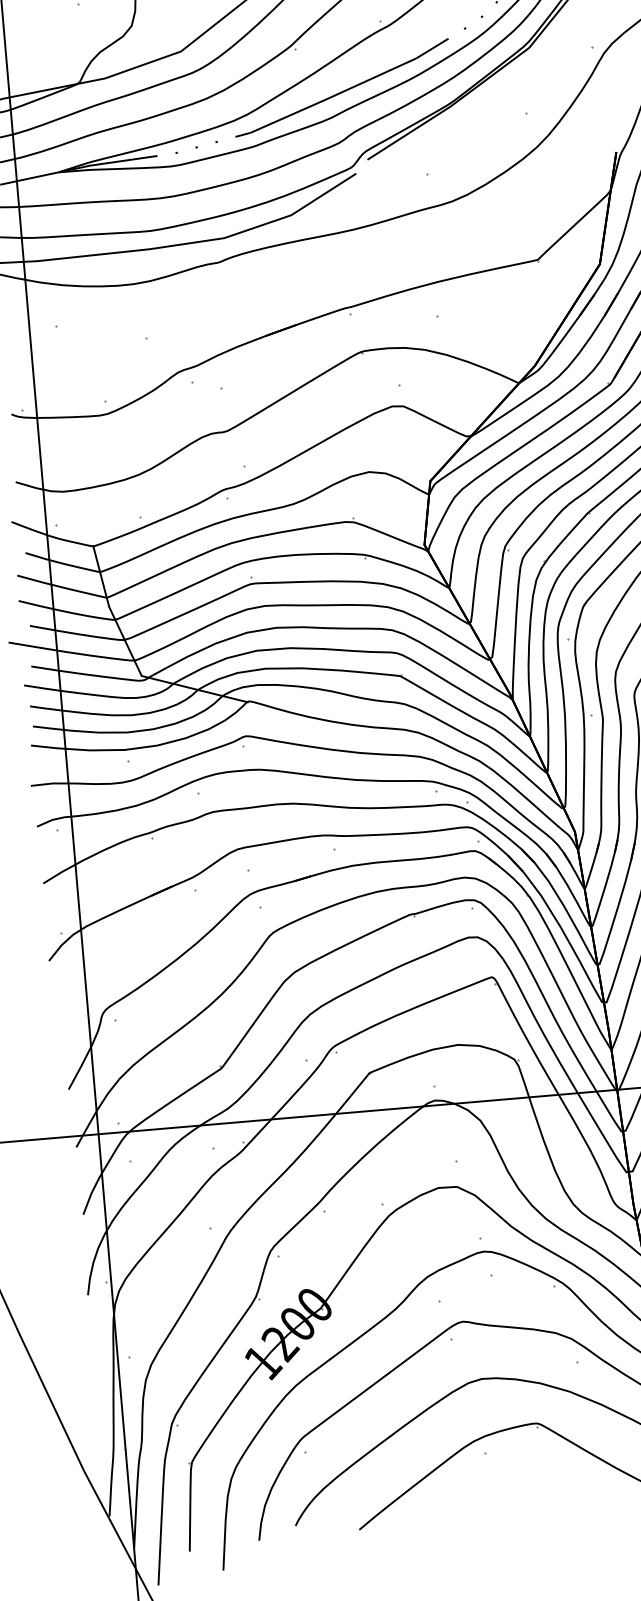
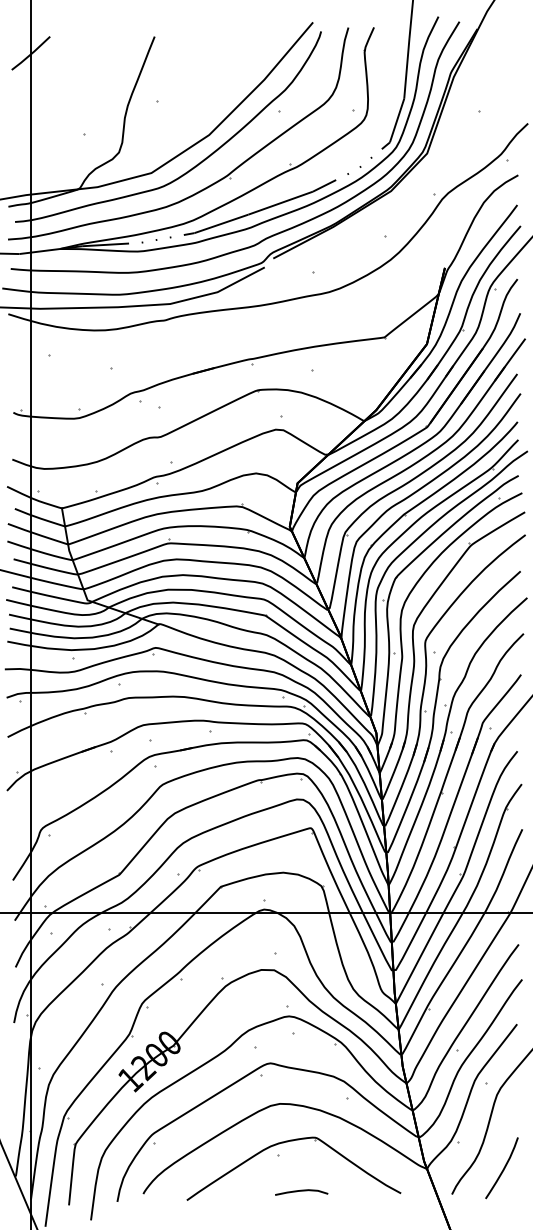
curve: (523, 1502) -> (301, 1191), added

